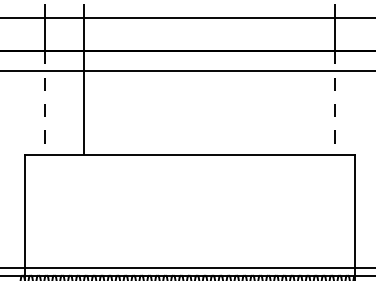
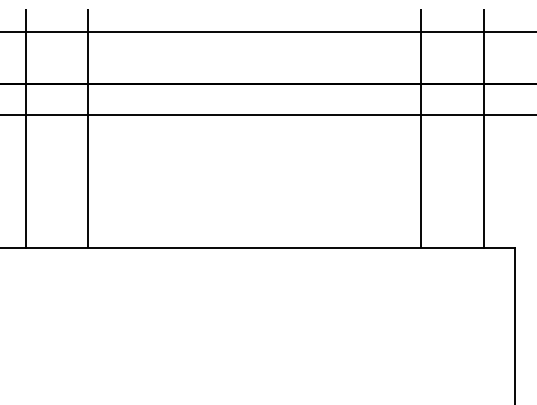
line: (295, 79) -> (421, 128), added
line: (44, 103) -> (25, 166), dashed -> solid
line: (335, 103) -> (484, 166), dashed -> solid

